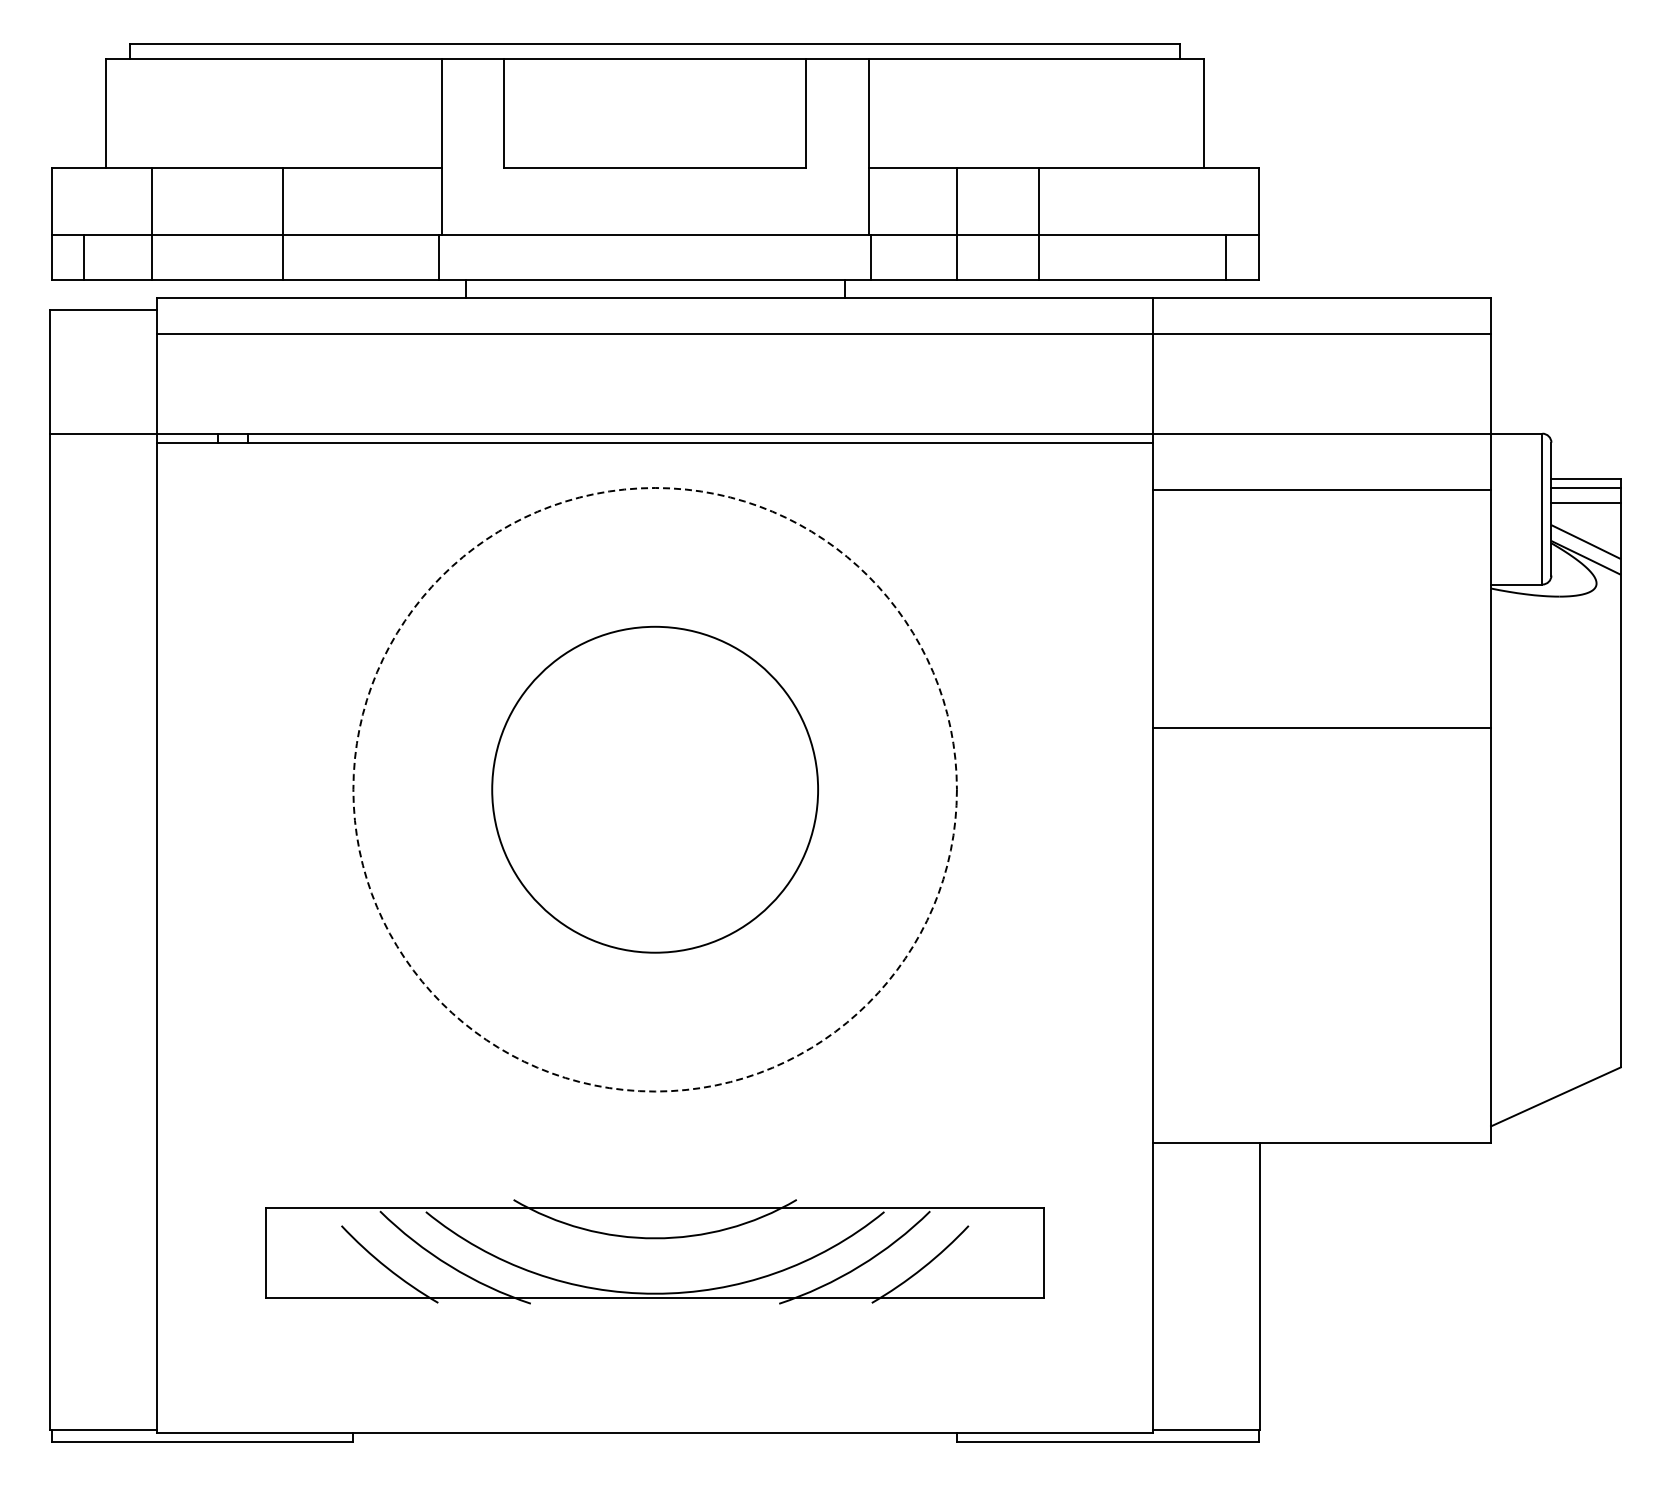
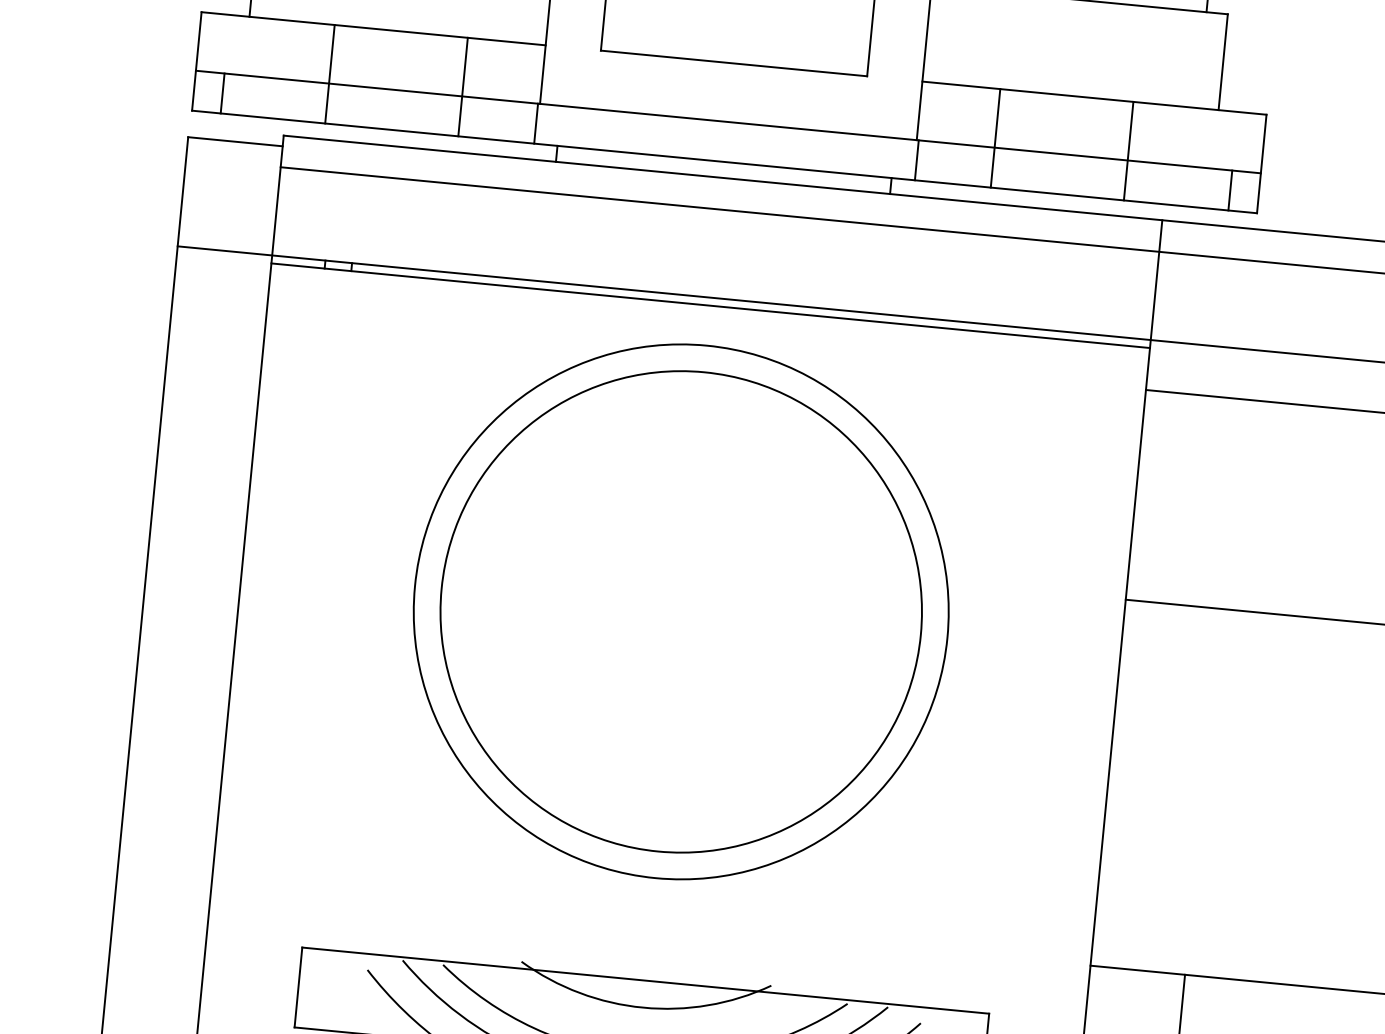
line: (151, 223) -> (329, 73), moved
line: (283, 223) -> (463, 86), moved
line: (1038, 223) -> (1128, 150), moved
circle: (654, 789) -> (680, 611), dashed -> solid
circle: (654, 789) -> (680, 611), size x1.67

